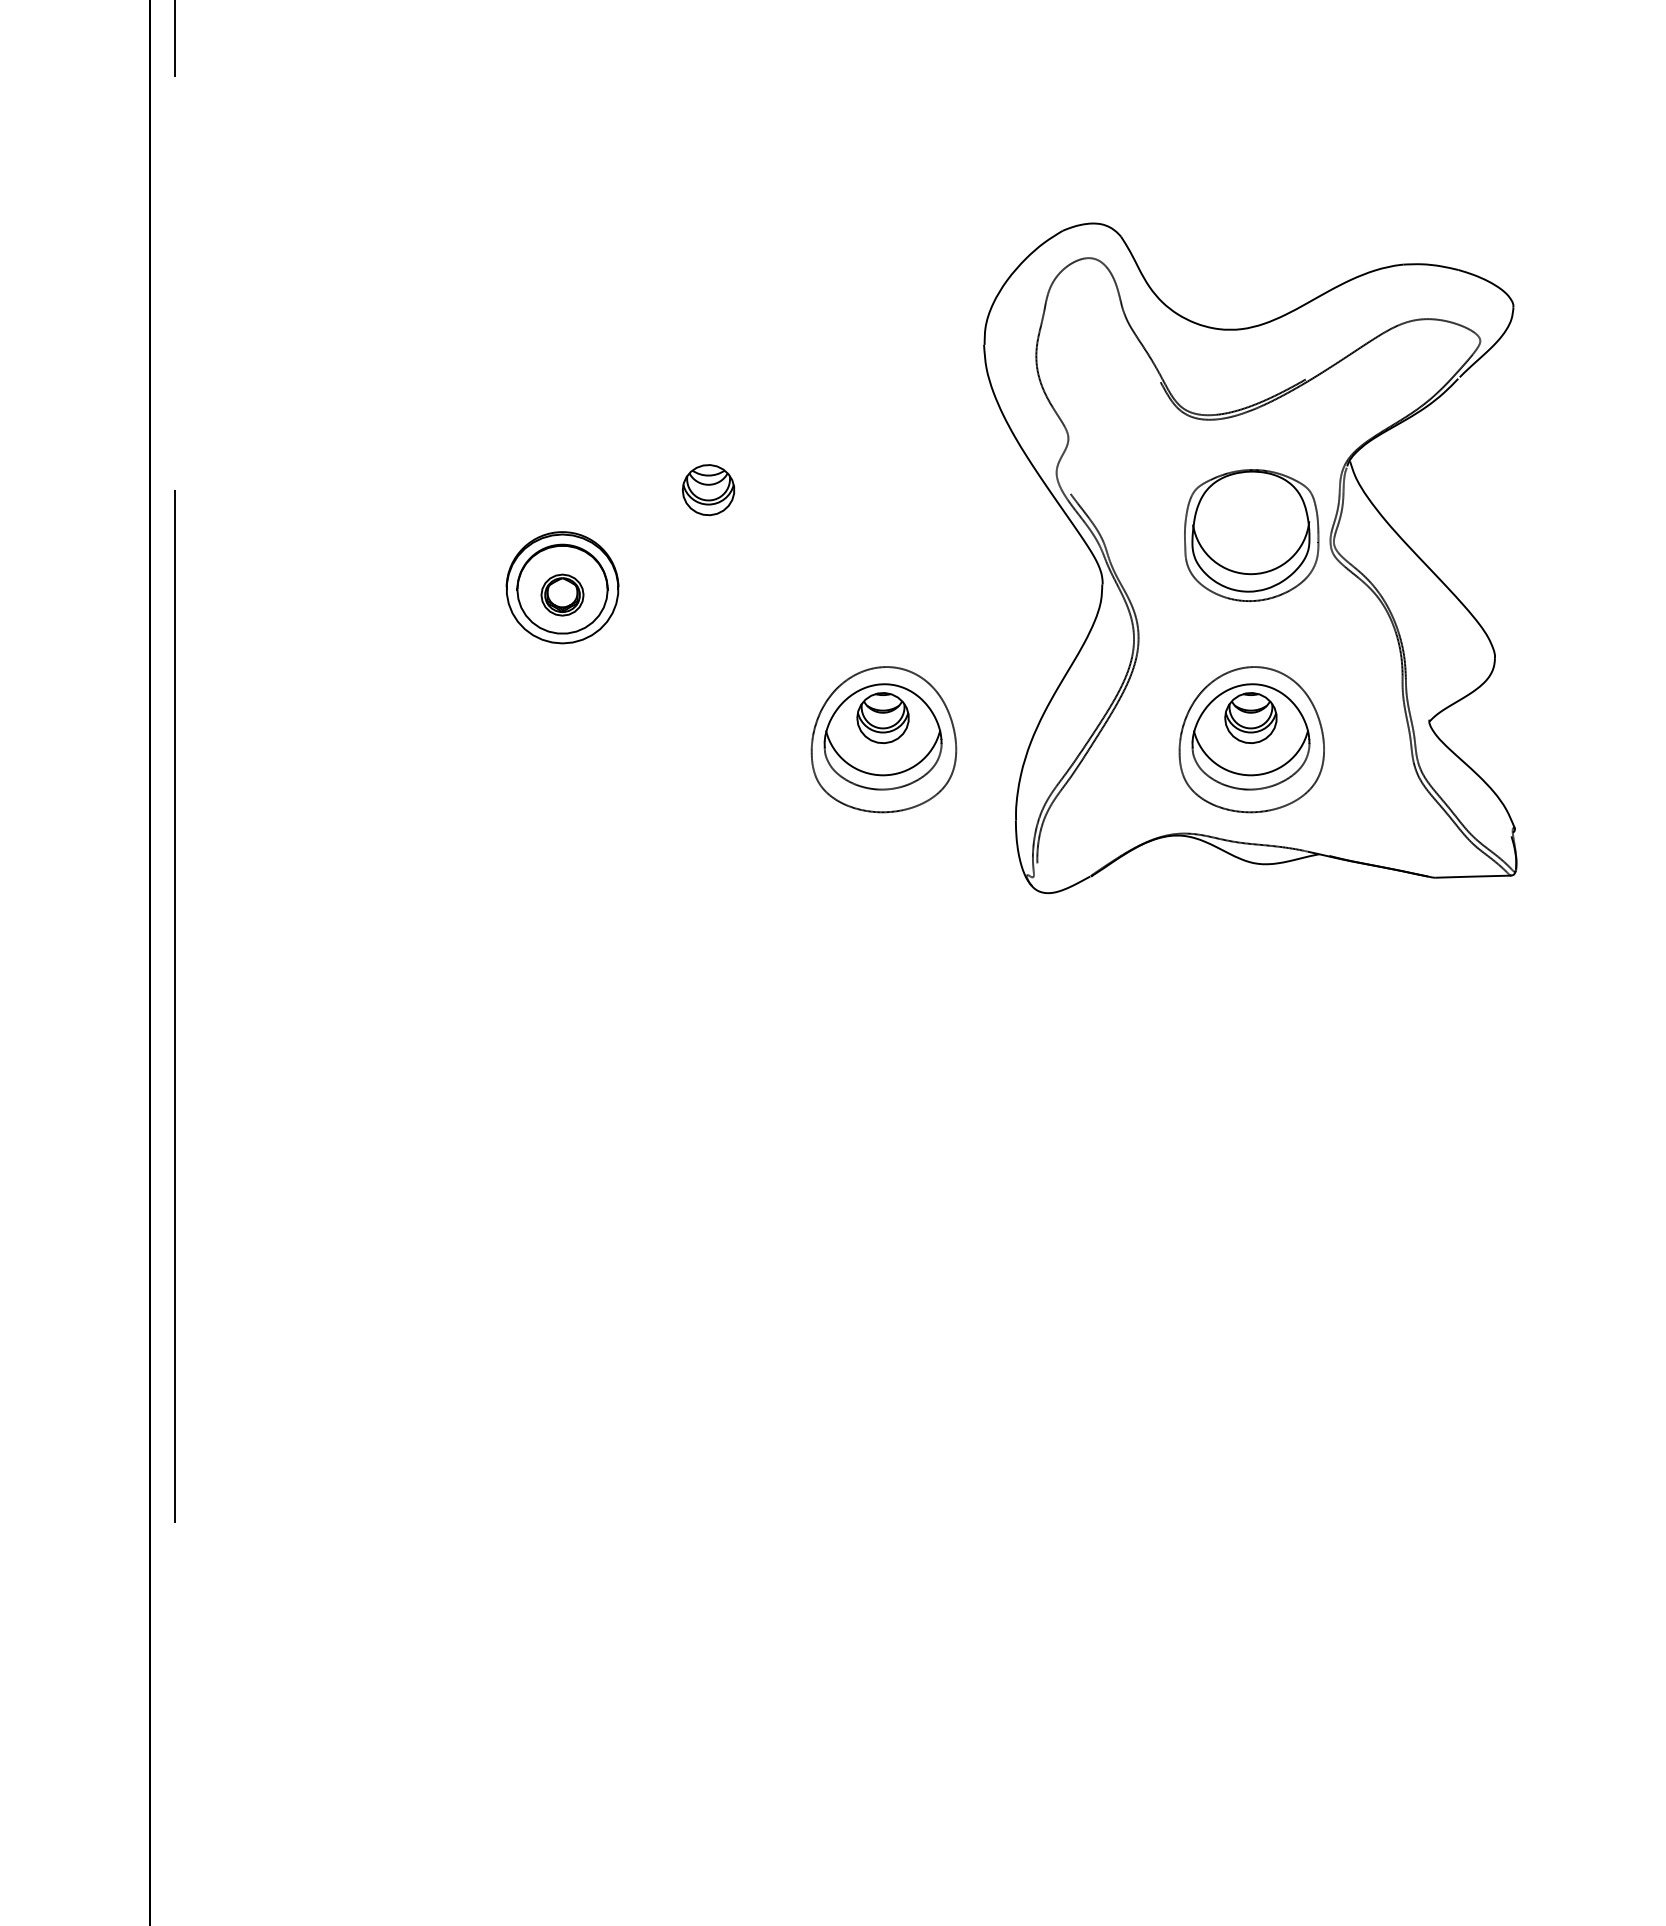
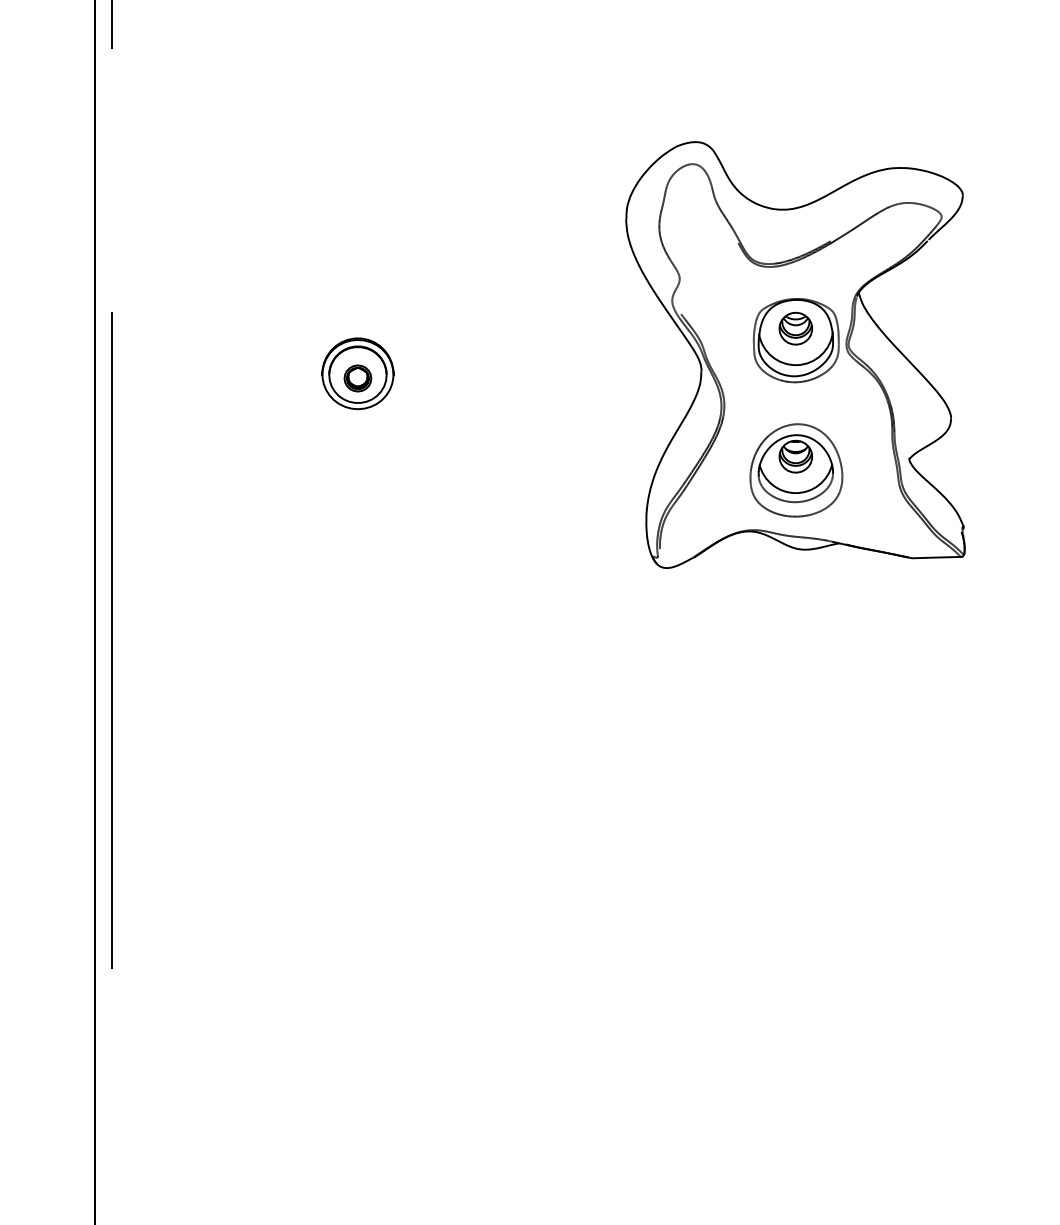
part: (708, 489) -> (795, 328), moved
part: (884, 739) -> (562, 470), removed

